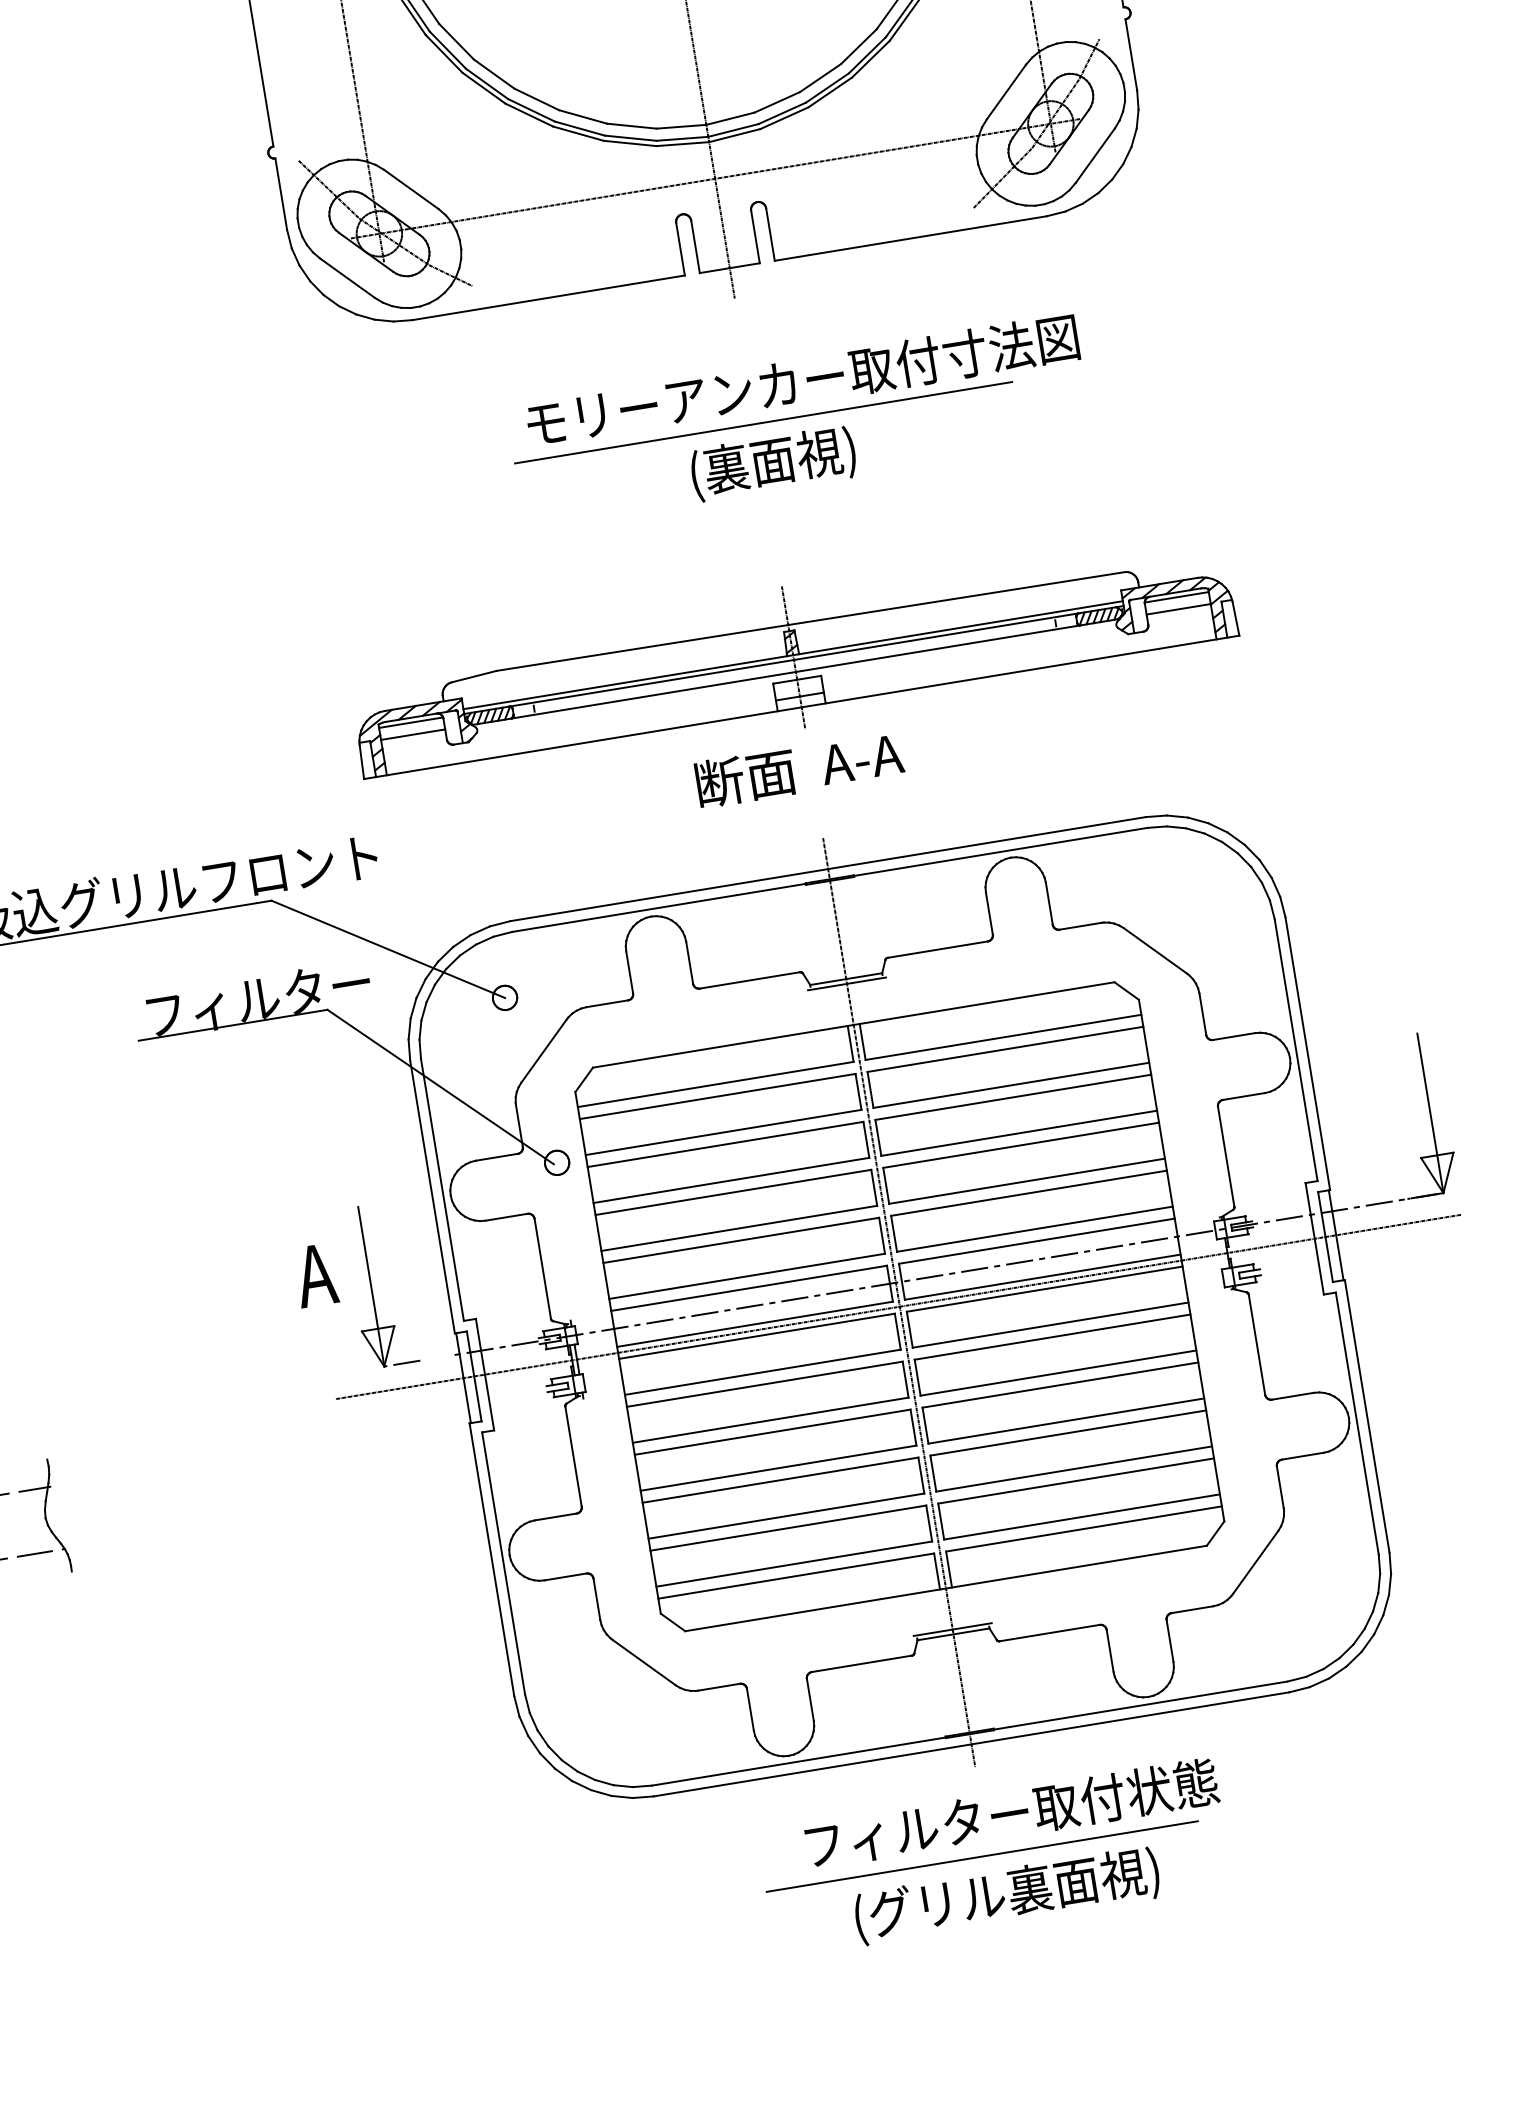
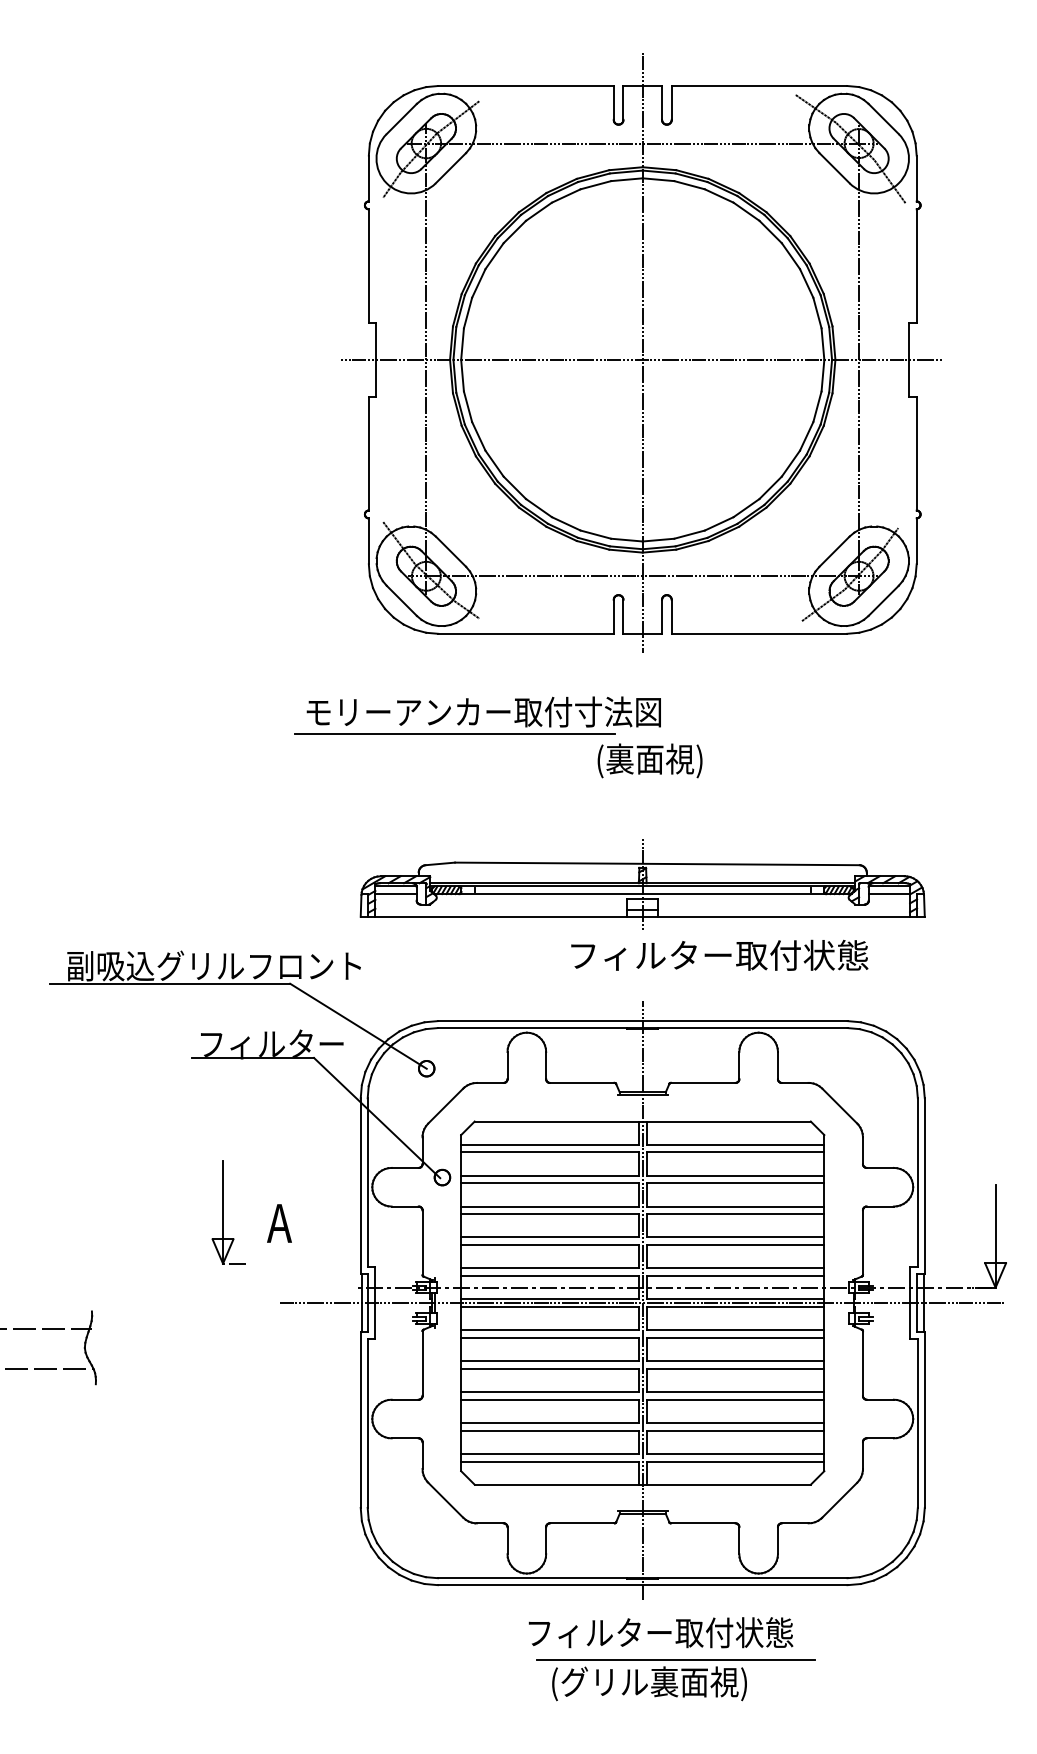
part: (793, 387) -> (477, 715), moved
text: (928, 746) -> (718, 954), 断面  A-A -> フィルター取付状態
part: (379, 1285) -> (228, 1212), moved
line: (981, 1856) -> (675, 1659), moved

